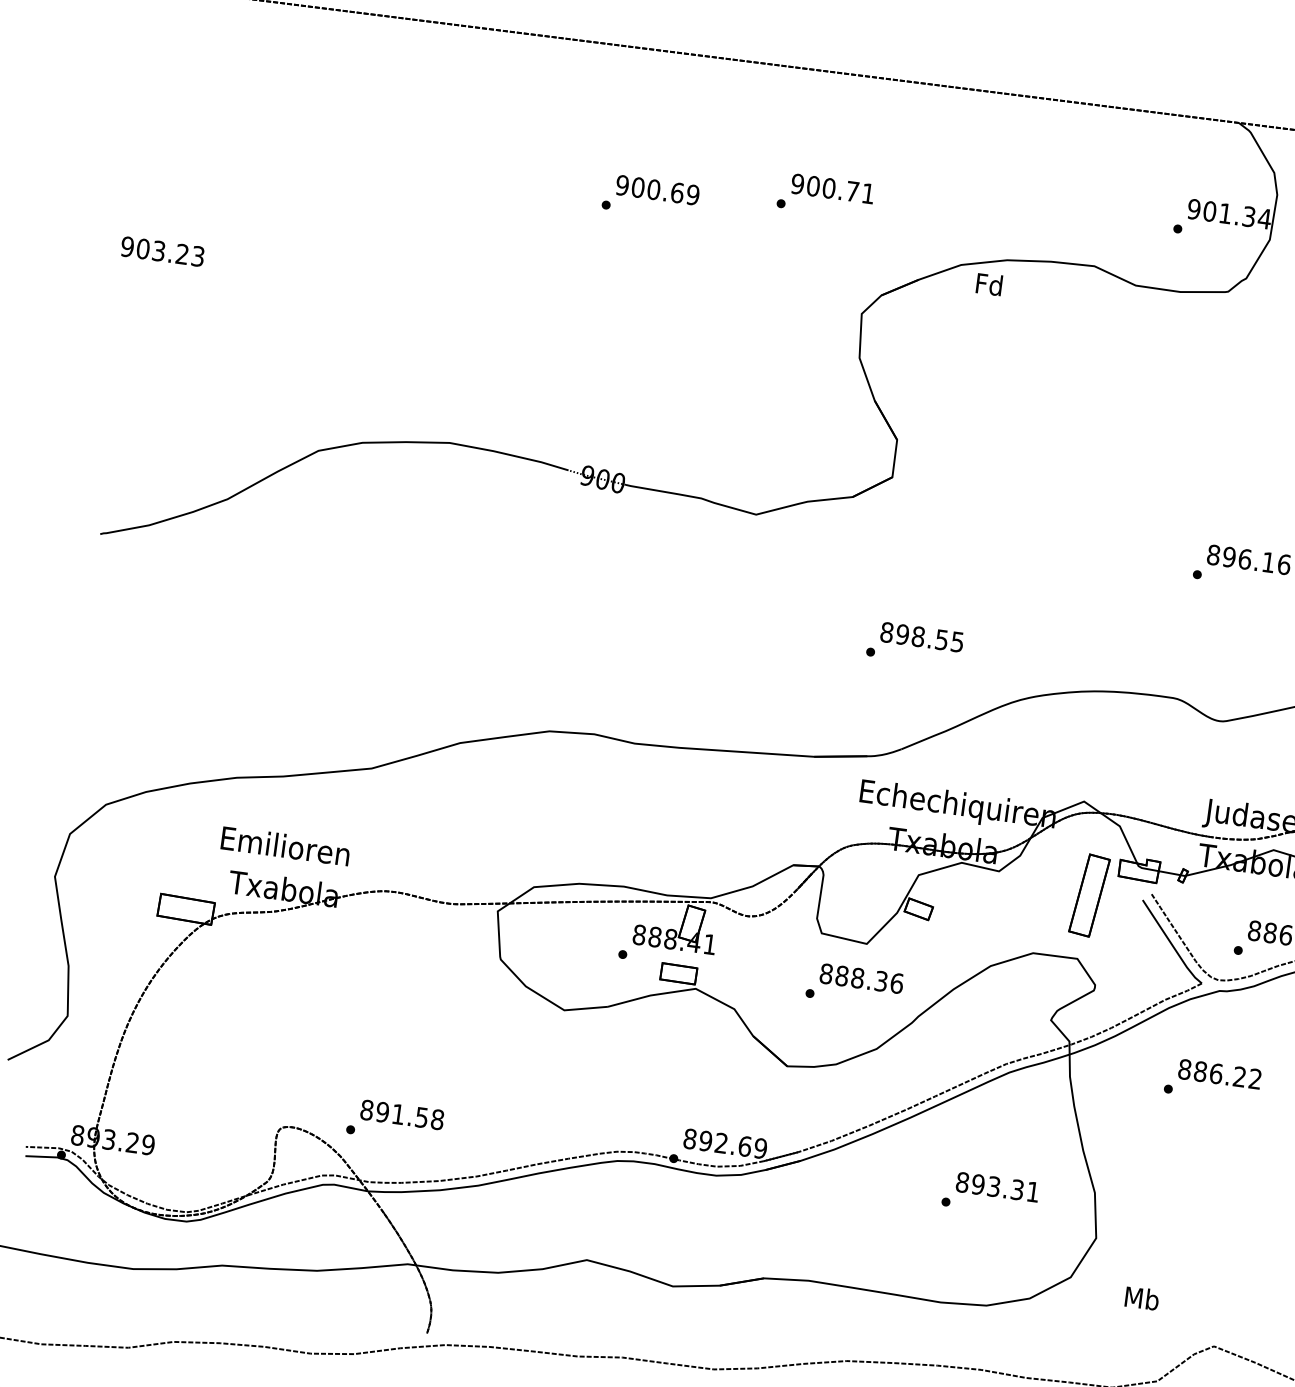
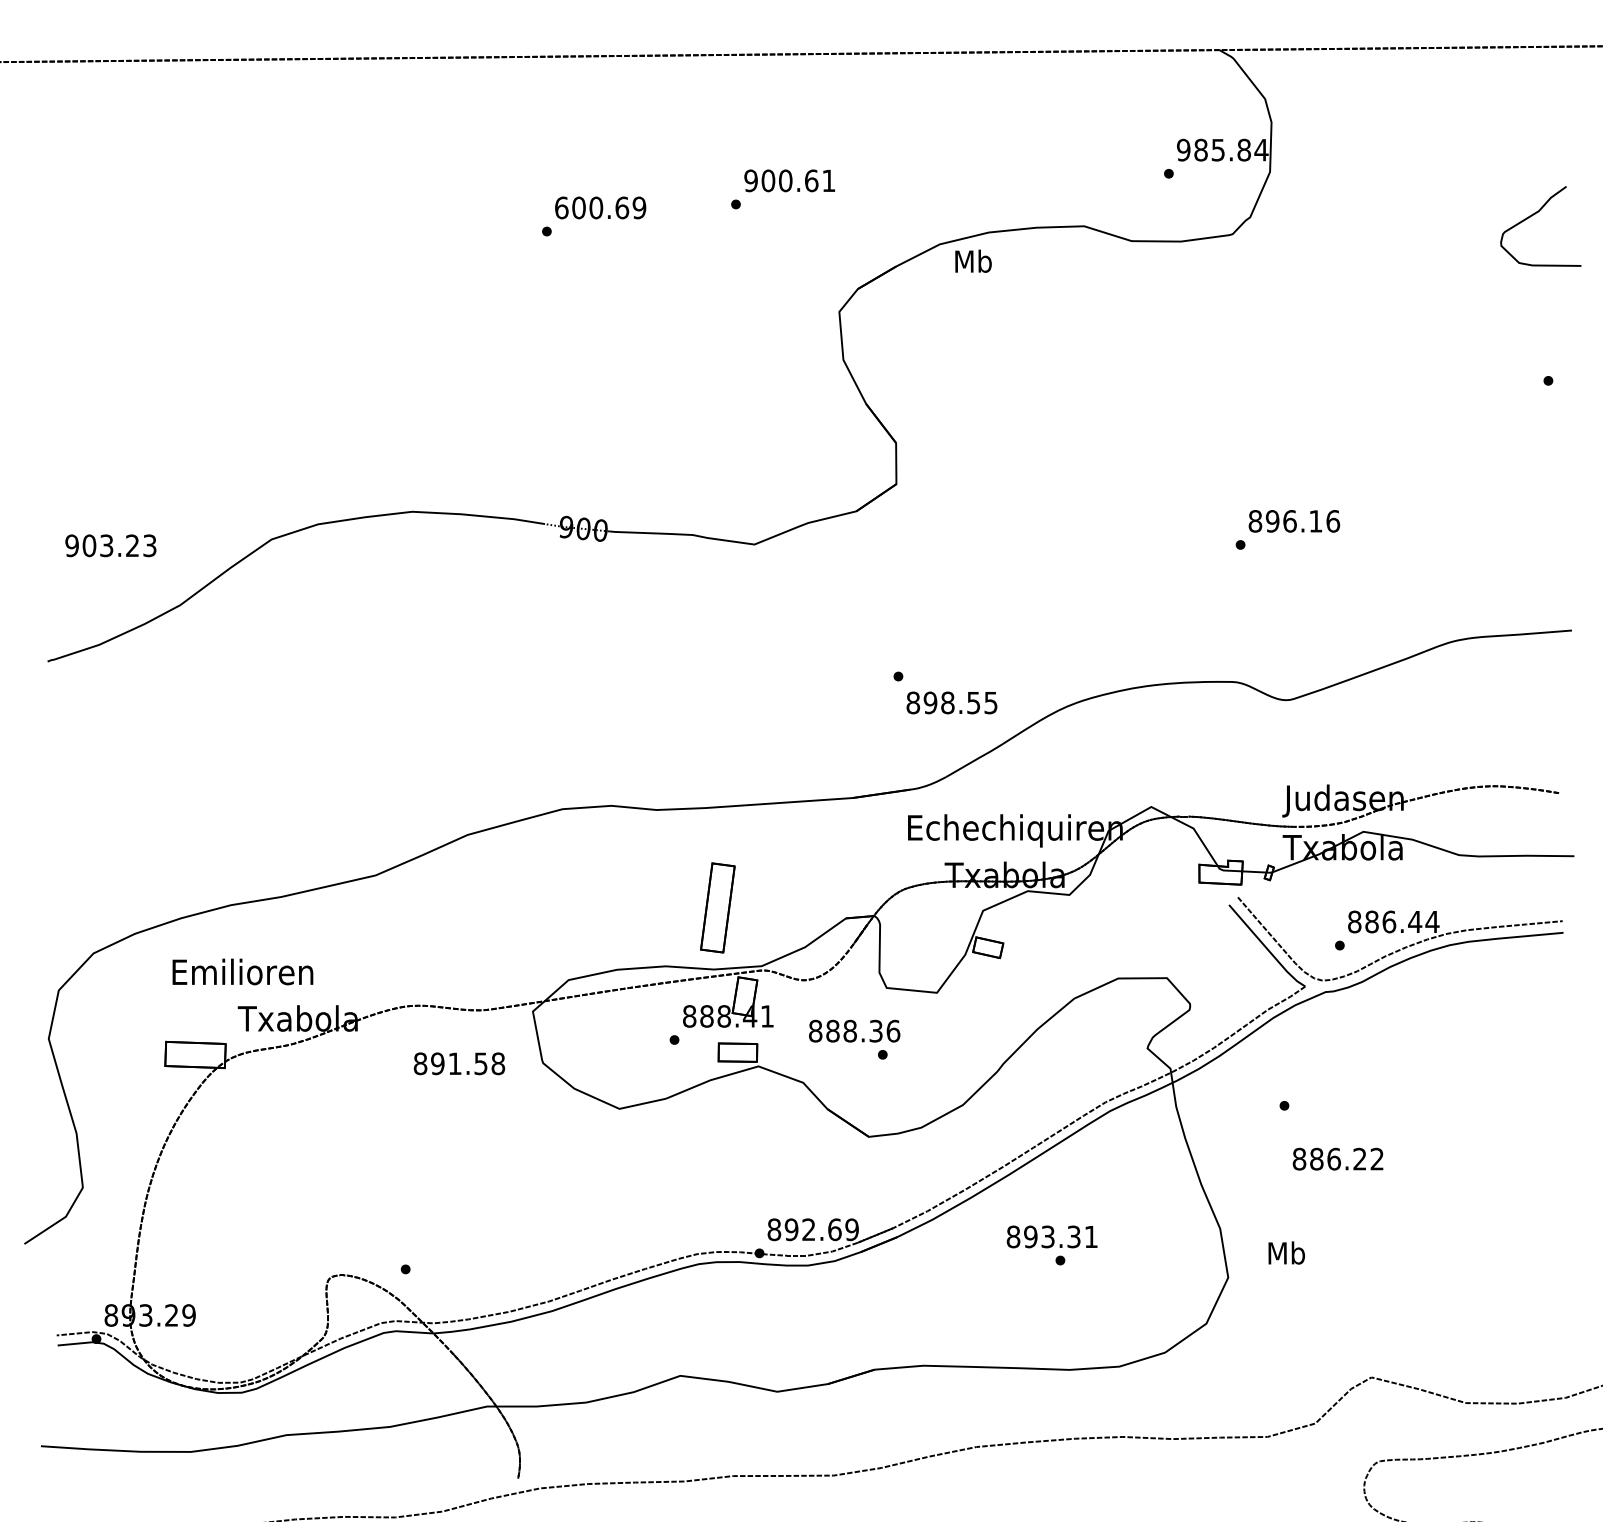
text: (622, 185) -> (561, 207), 900.69 -> 600.69
text: (852, 191) -> (811, 180), 900.71 -> 900.61
text: (1229, 213) -> (1222, 149), 901.34 -> 985.84
text: (162, 251) -> (110, 545), moved
text: (989, 283) -> (973, 260), Fd -> Mb
text: (921, 636) -> (951, 702), moved
text: (285, 845) -> (242, 971), moved
part: (1089, 895) -> (717, 907), moved
text: (861, 978) -> (854, 1030), moved
text: (1219, 1073) -> (1337, 1158), moved
text: (402, 1114) -> (459, 1063), moved
text: (997, 1186) -> (1051, 1236), moved
text: (1141, 1297) -> (1286, 1252), moved

